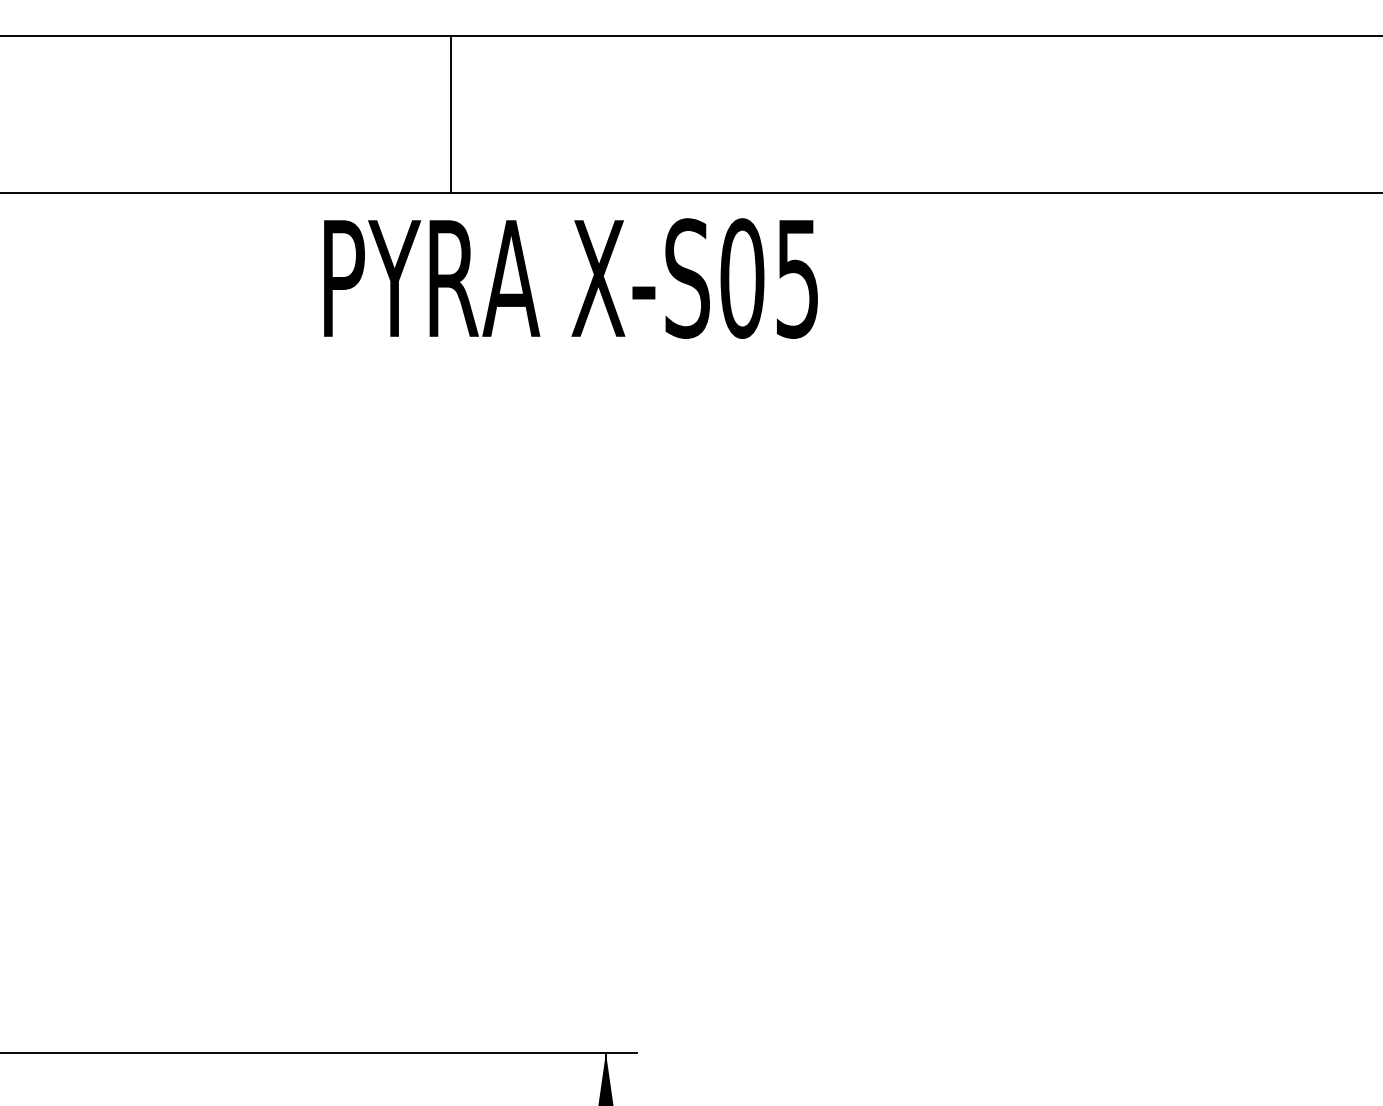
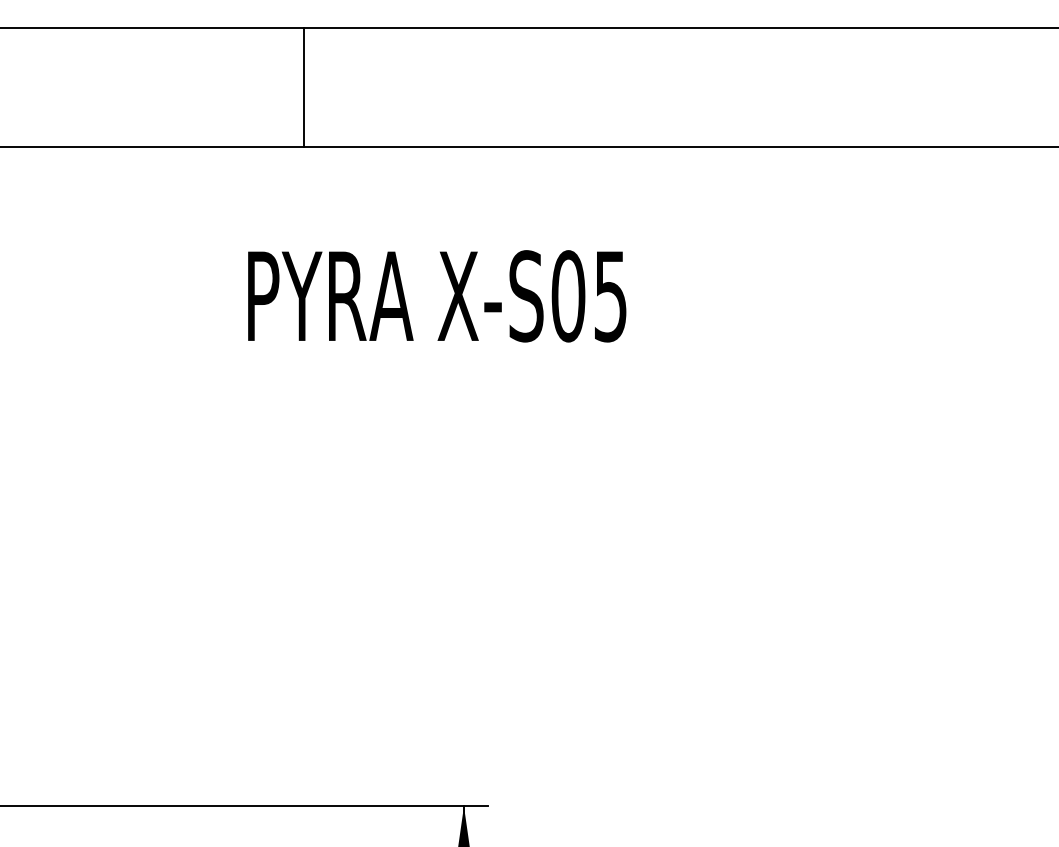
line: (451, 114) -> (303, 87), moved
text: (571, 278) -> (437, 296), moved

